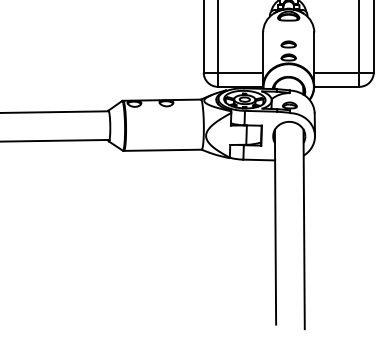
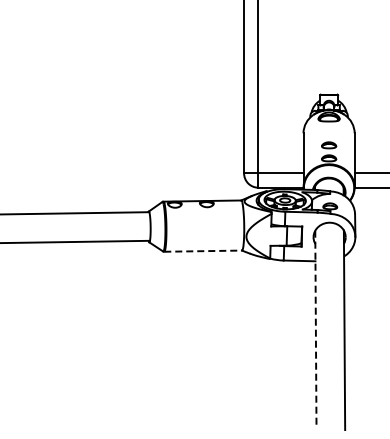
line: (163, 150) -> (203, 251), solid -> dashed
line: (275, 227) -> (315, 328), solid -> dashed

